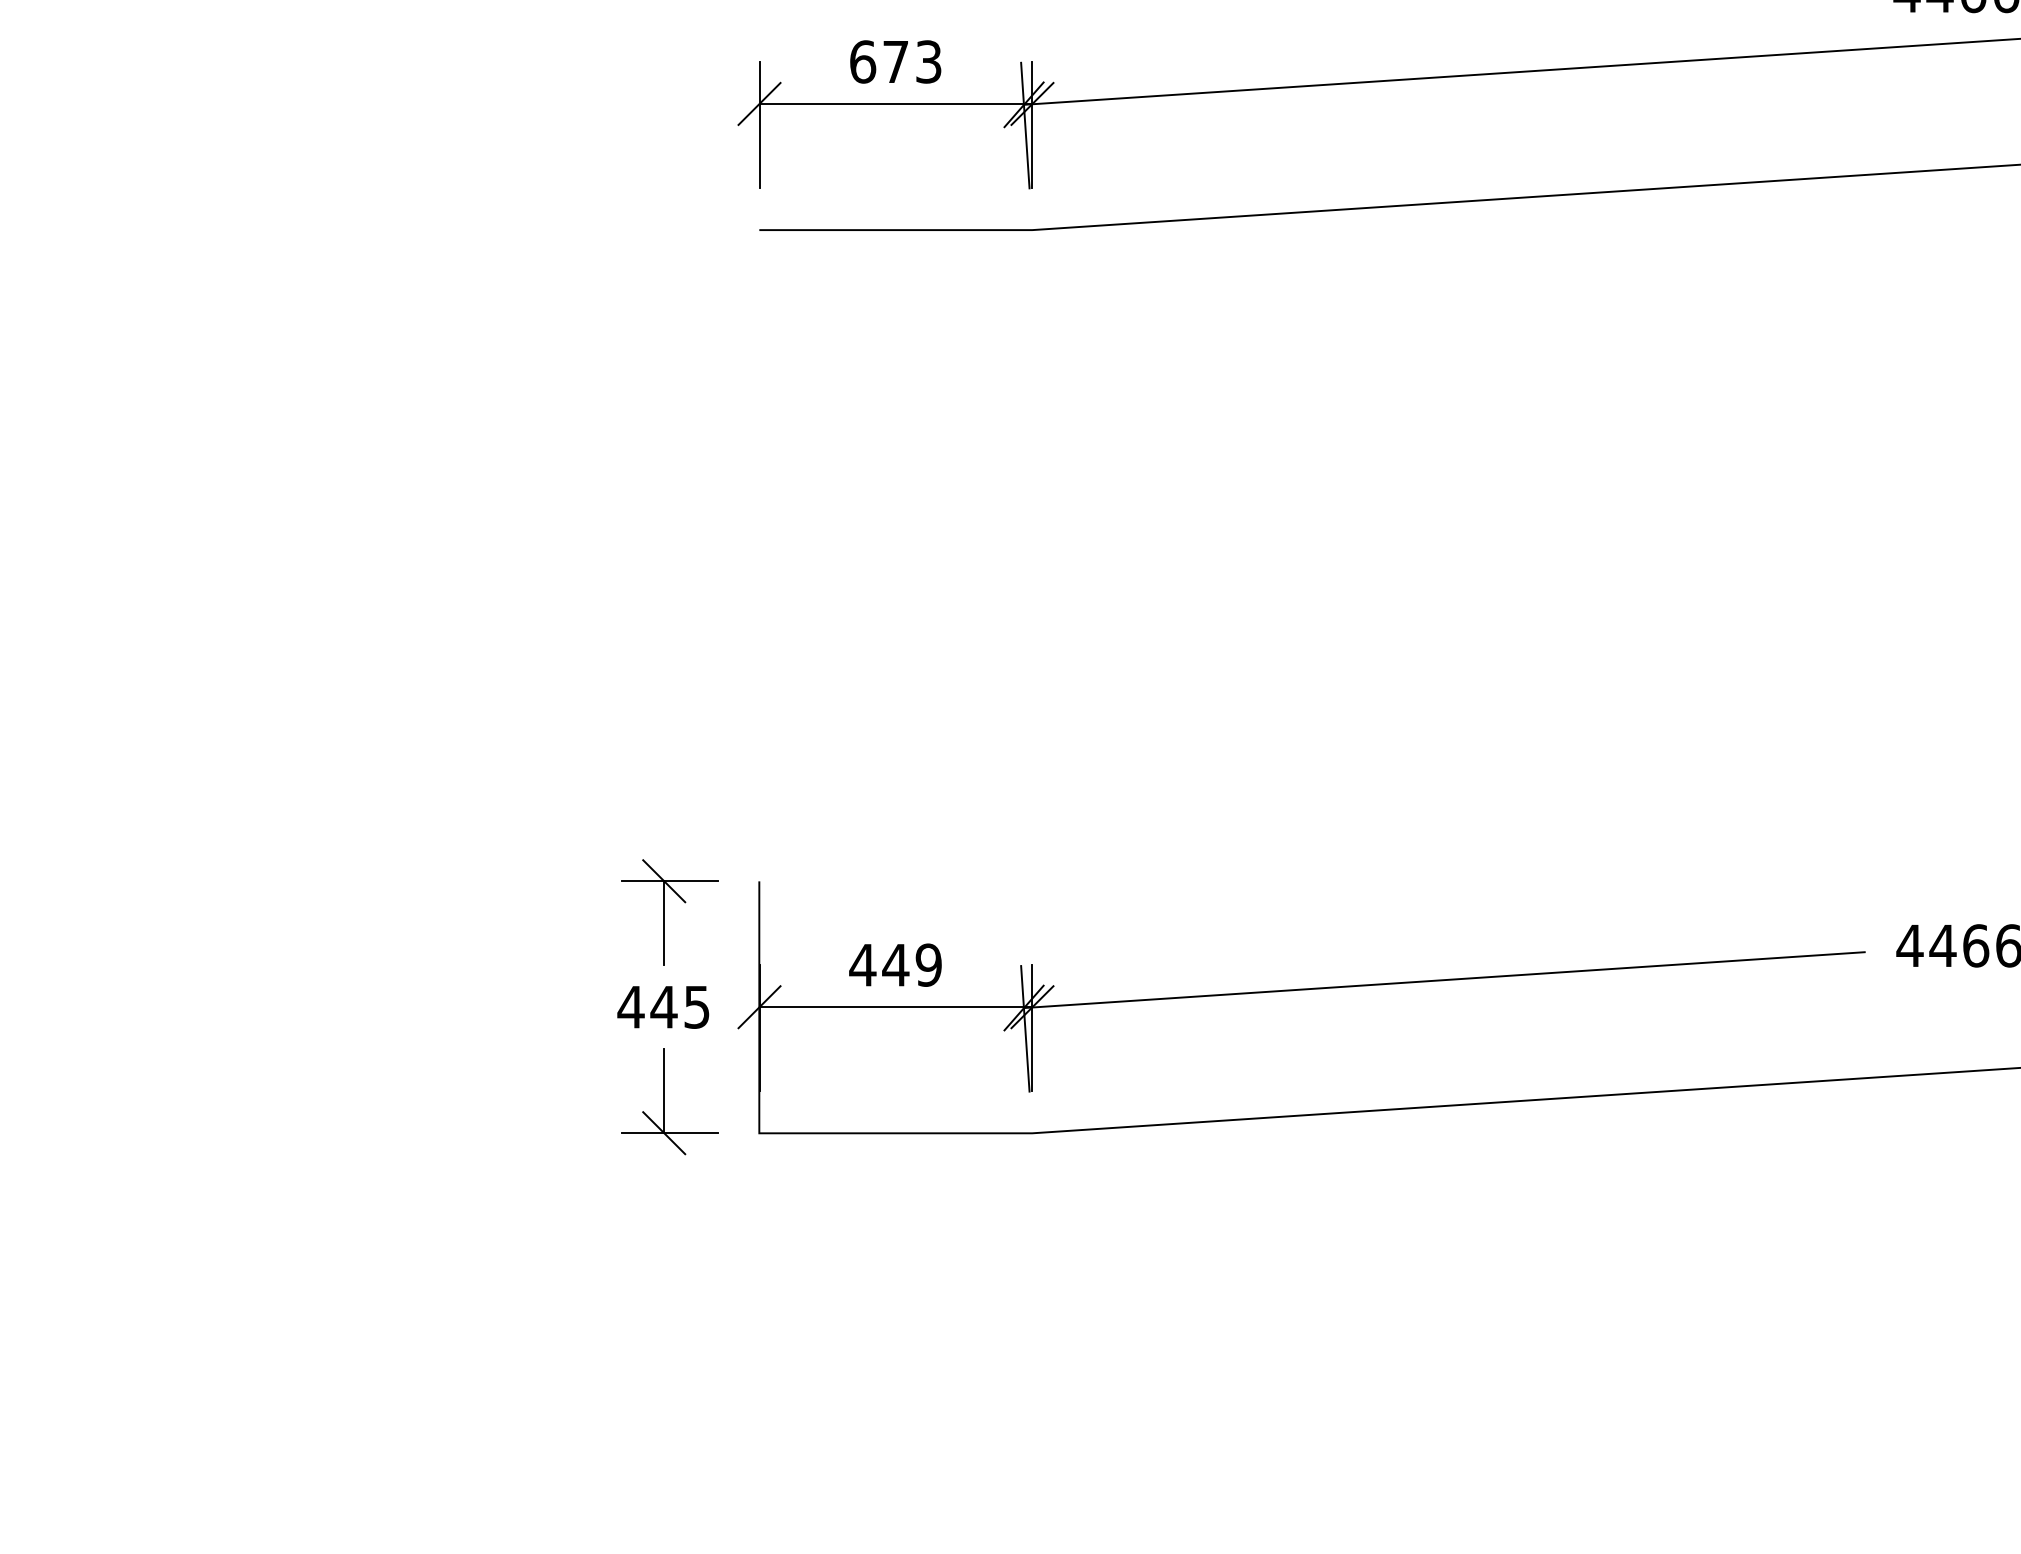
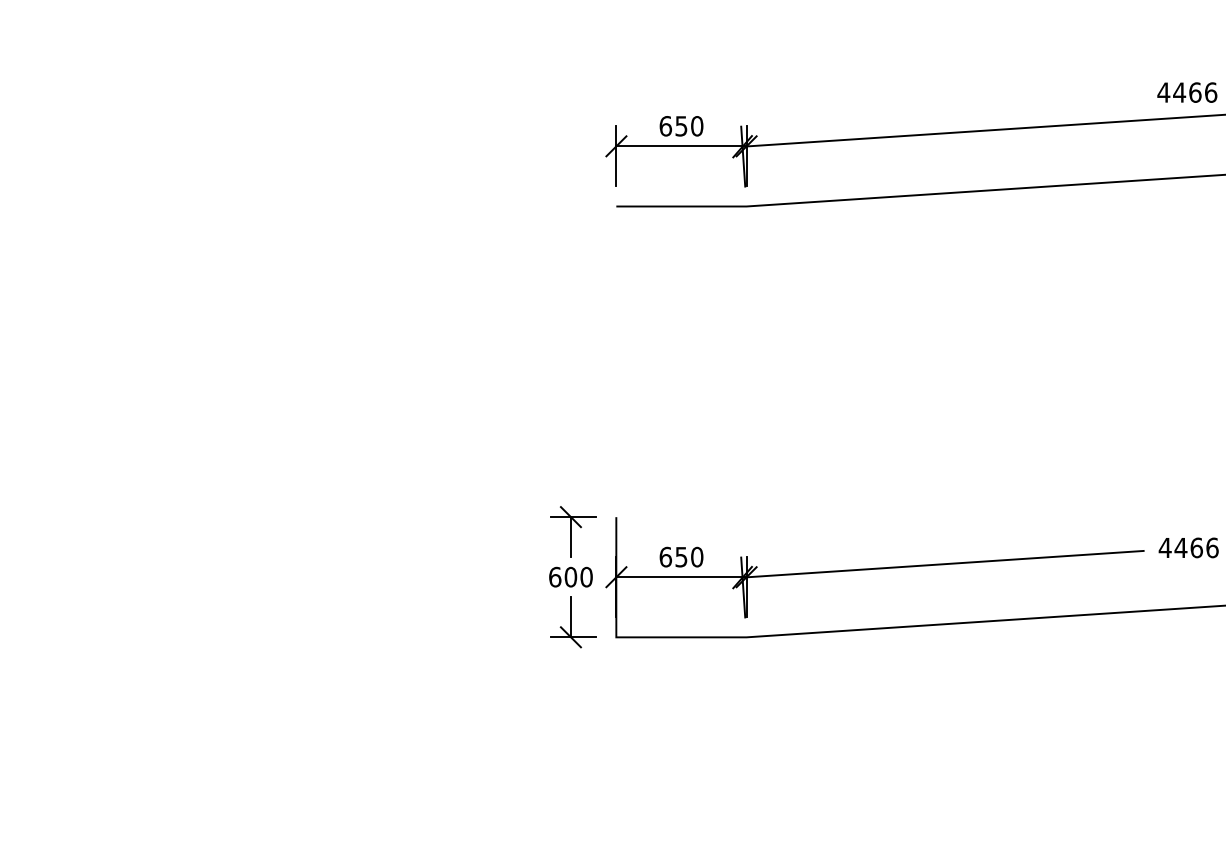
text: (912, 62) -> (689, 126), 673 -> 650
text: (895, 963) -> (681, 556), 449 -> 650
text: (663, 1005) -> (570, 576), 445 -> 600

